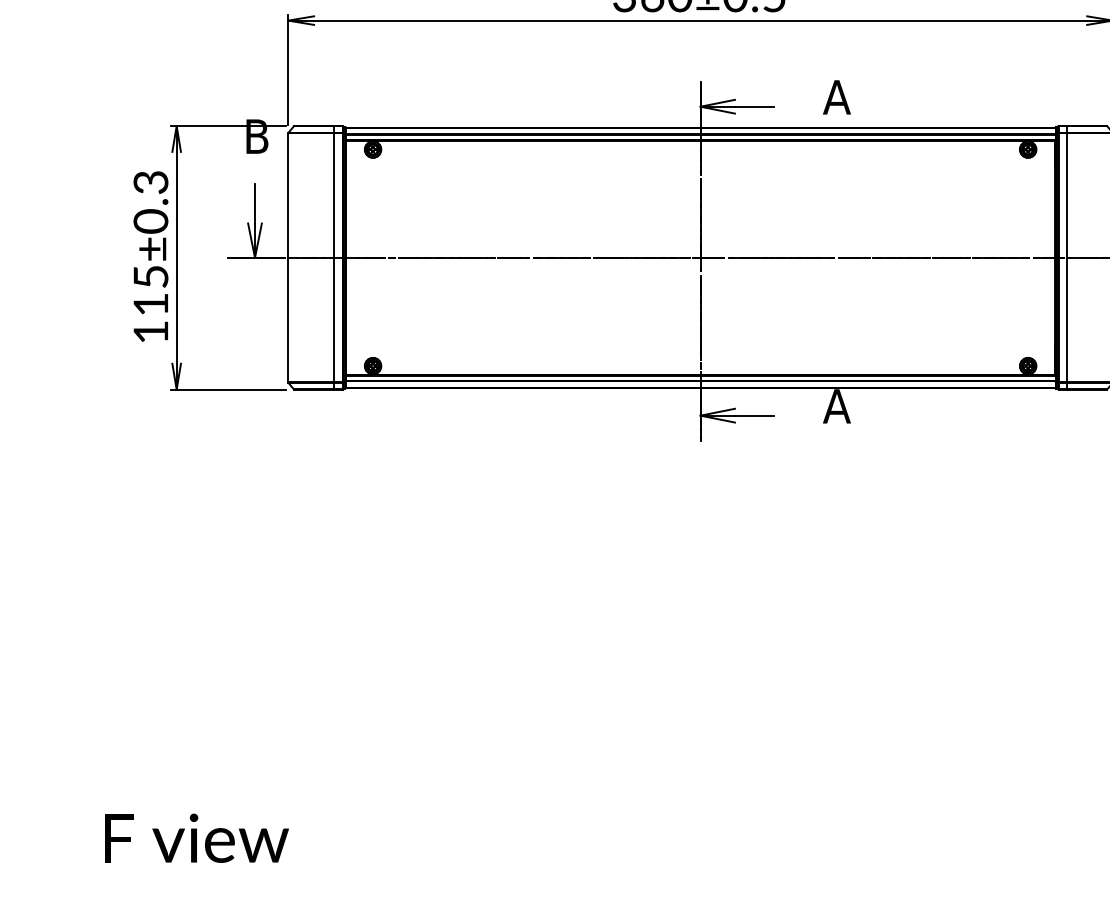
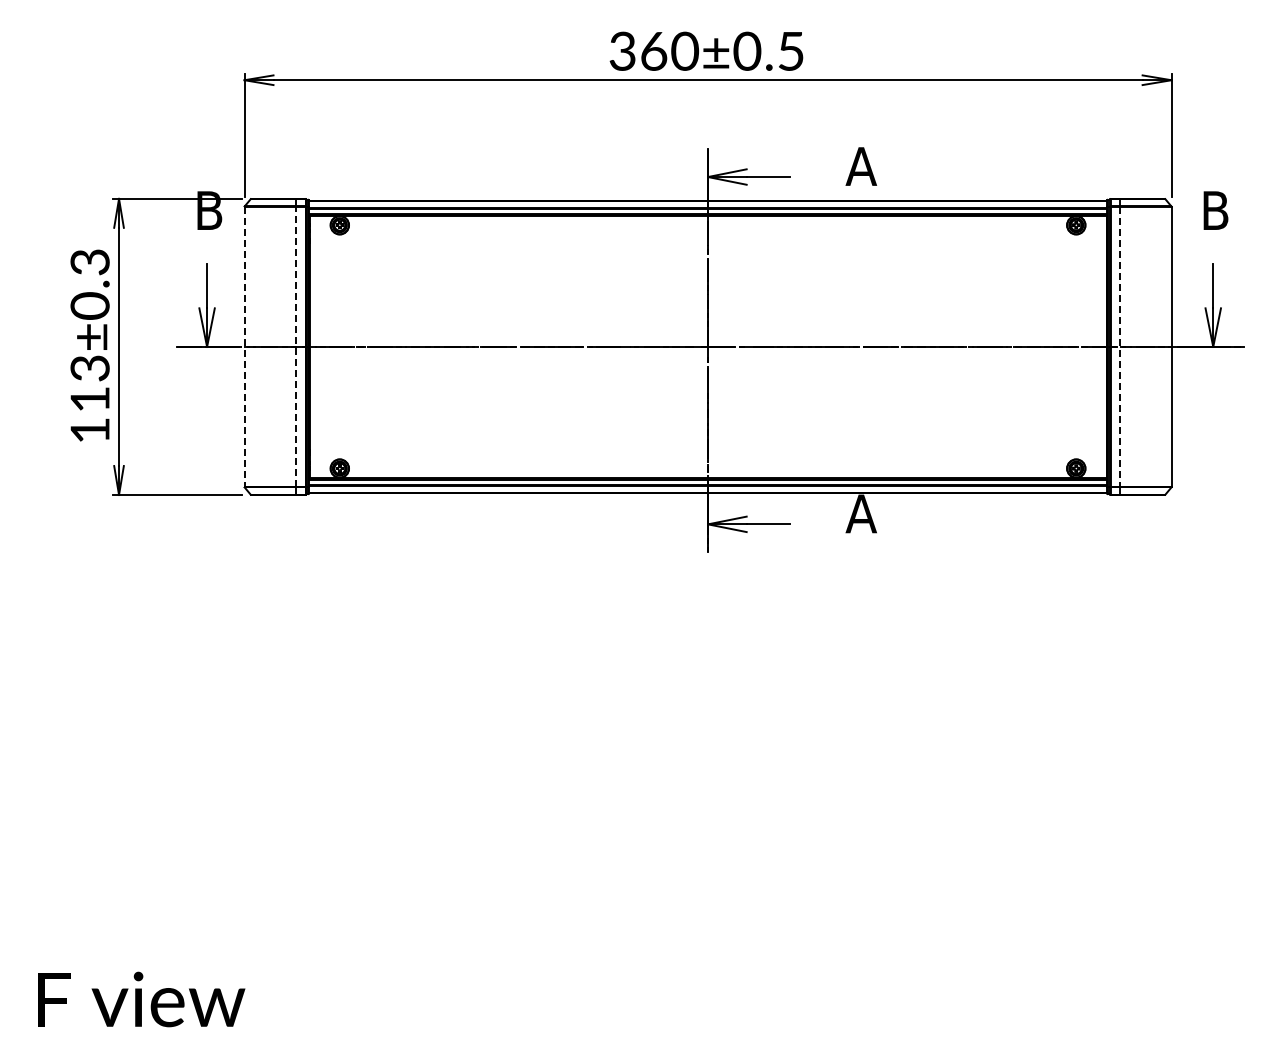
line: (334, 257) -> (296, 346), solid -> dashed
line: (288, 258) -> (244, 347), solid -> dashed
line: (1067, 258) -> (1120, 347), solid -> dashed
text: (150, 277) -> (89, 368), 115±0.3 -> 113±0.3

